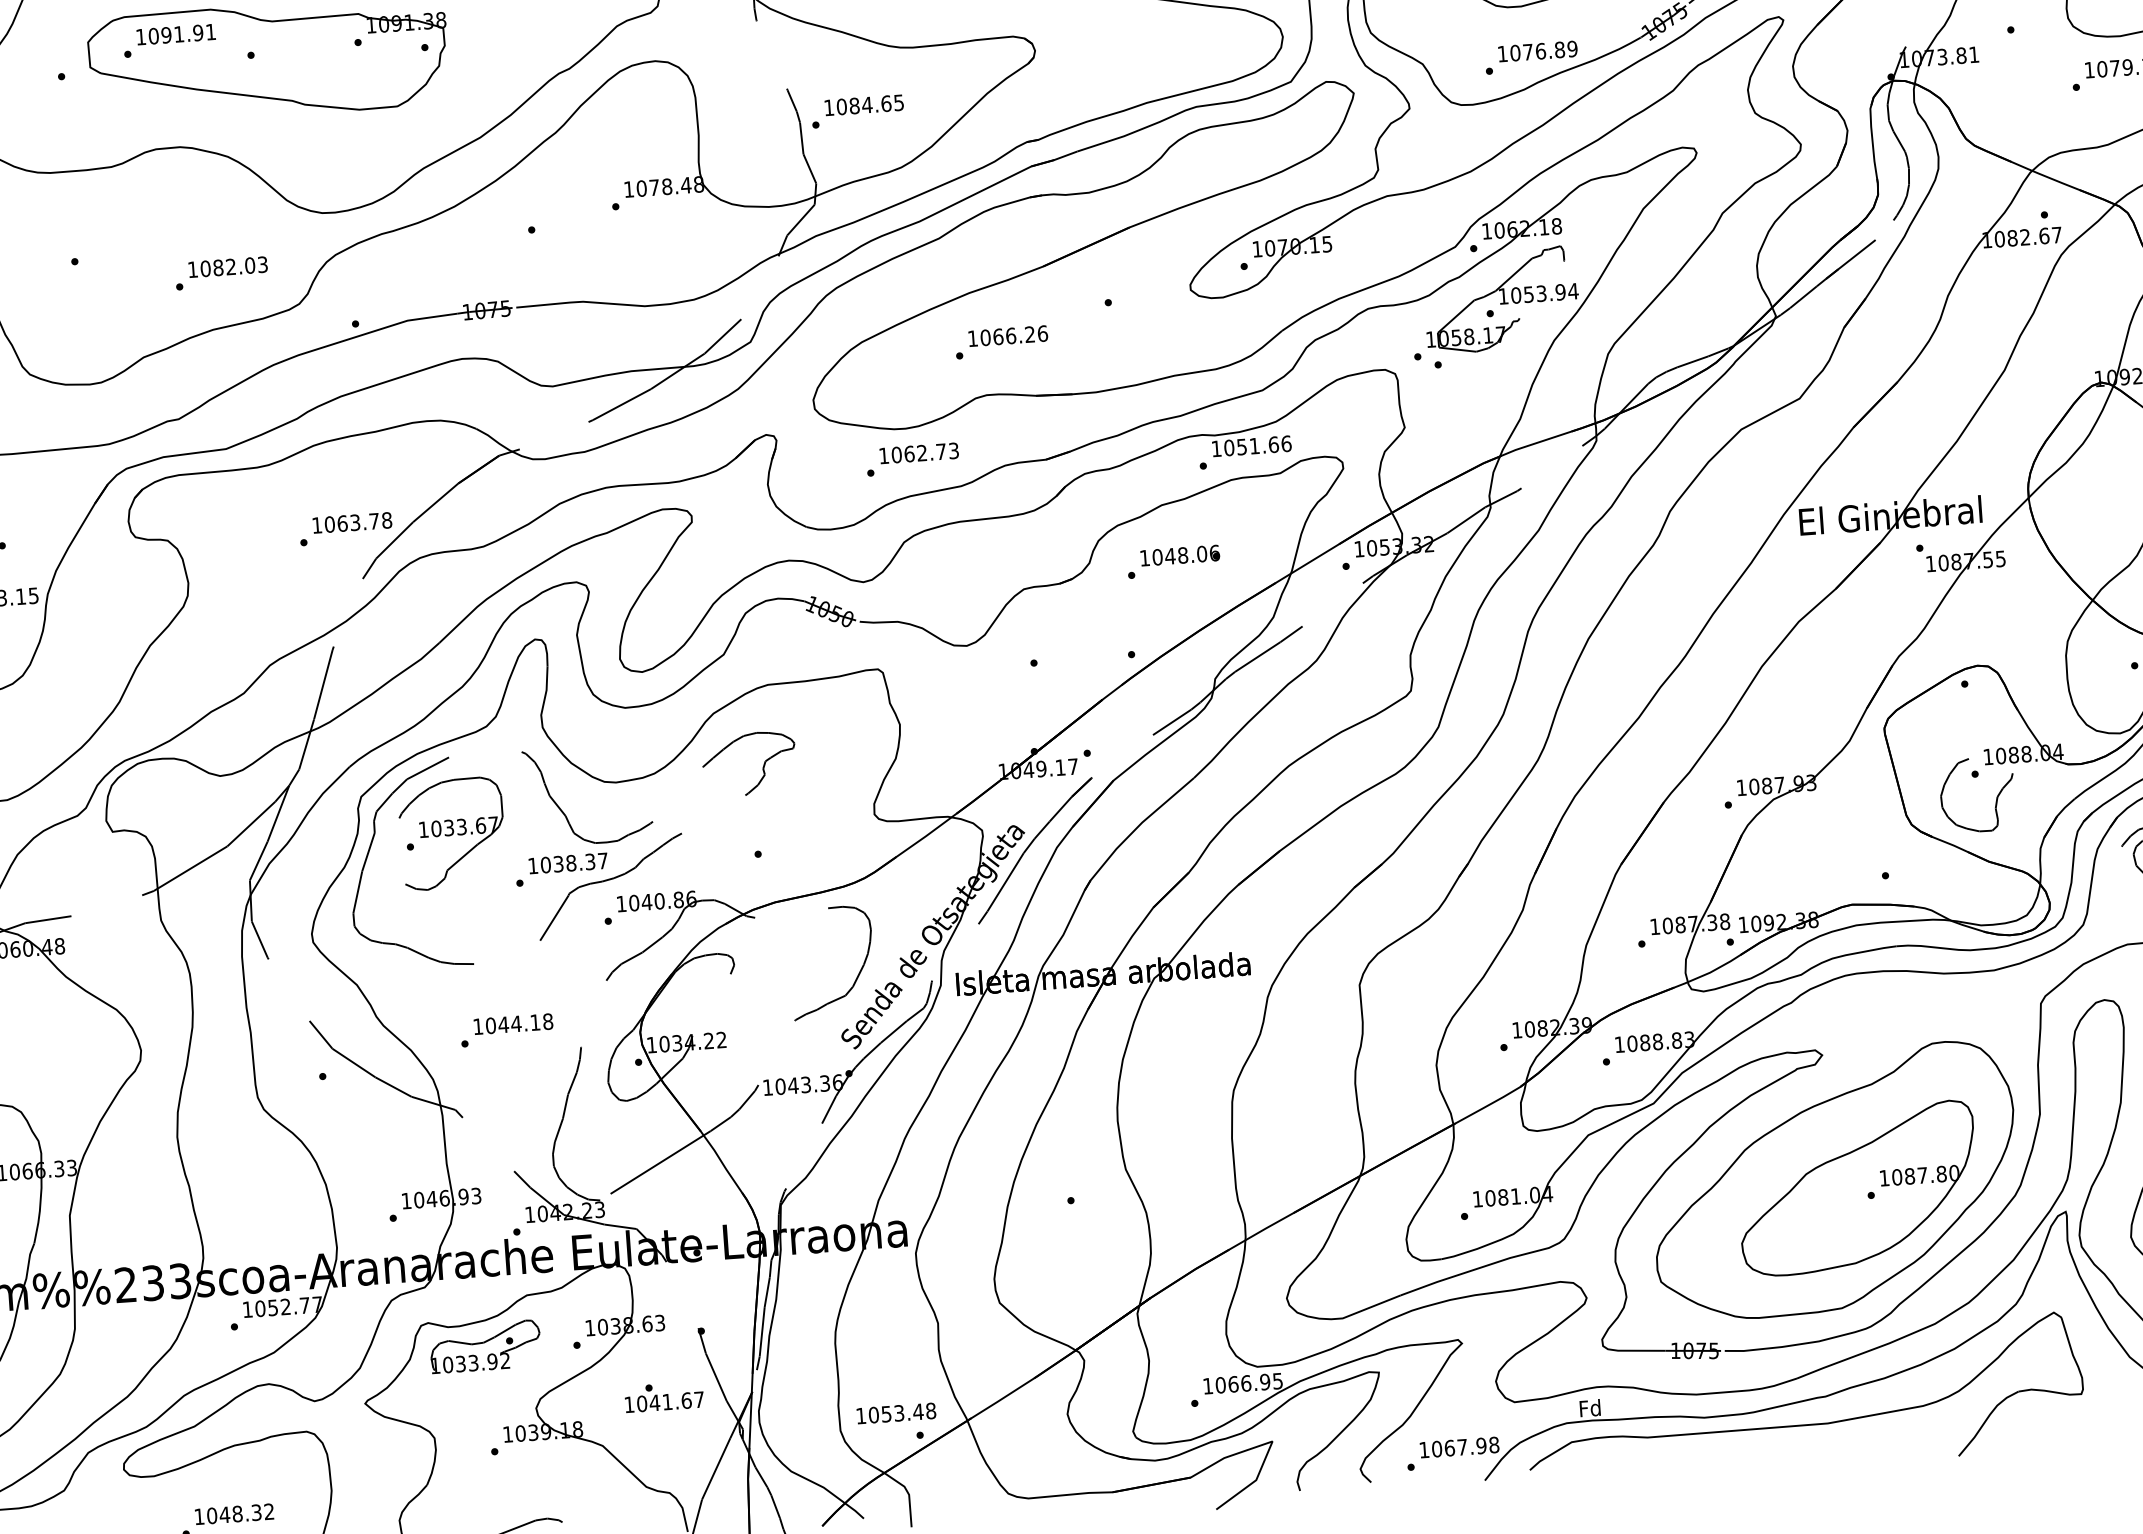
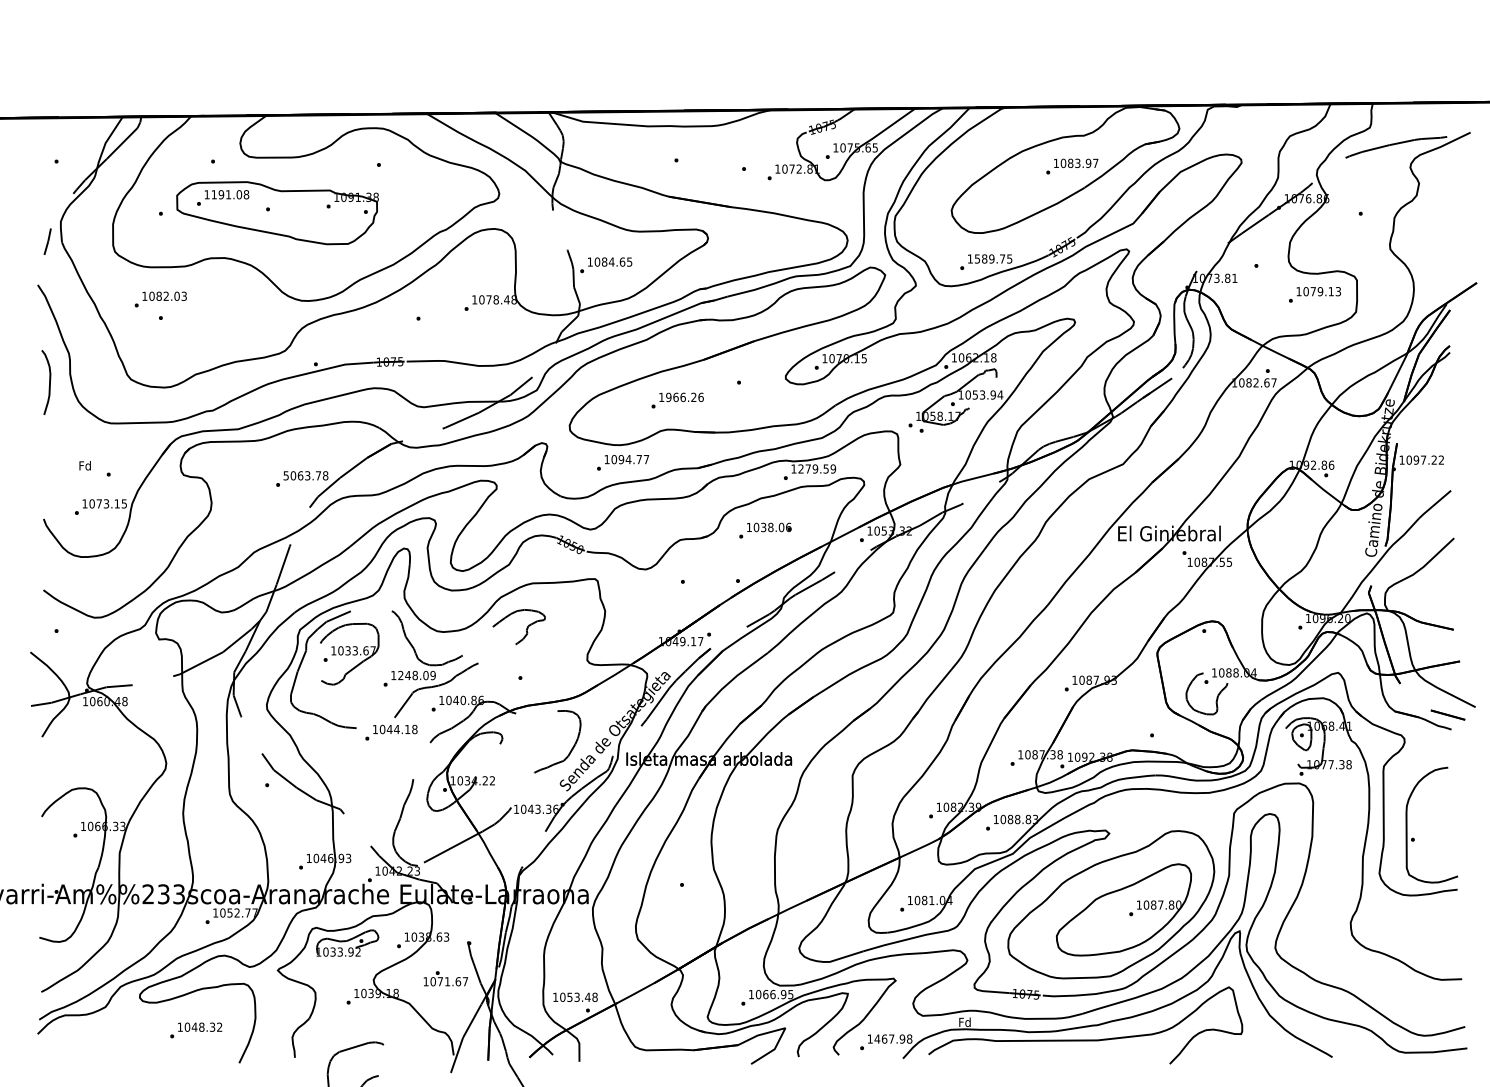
text: (182, 33) -> (230, 194), 1091.91 -> 1191.08
text: (1543, 50) -> (993, 258), 1076.89 -> 1589.75
text: (221, 273) -> (160, 299), moved
text: (985, 337) -> (668, 397), 1066.26 -> 1966.26
text: (1258, 444) -> (817, 468), 1051.66 -> 1279.59
text: (930, 452) -> (633, 459), 1062.73 -> 1094.77
text: (315, 524) -> (285, 475), 1063.78 -> 5063.78
text: (1170, 556) -> (763, 527), 1048.06 -> 1038.06
text: (573, 862) -> (416, 675), 1038.37 -> 1248.09
text: (507, 1029) -> (391, 732), moved
text: (654, 1402) -> (440, 981), 1041.67 -> 1071.67
text: (1437, 1448) -> (877, 1038), 1067.98 -> 1467.98

